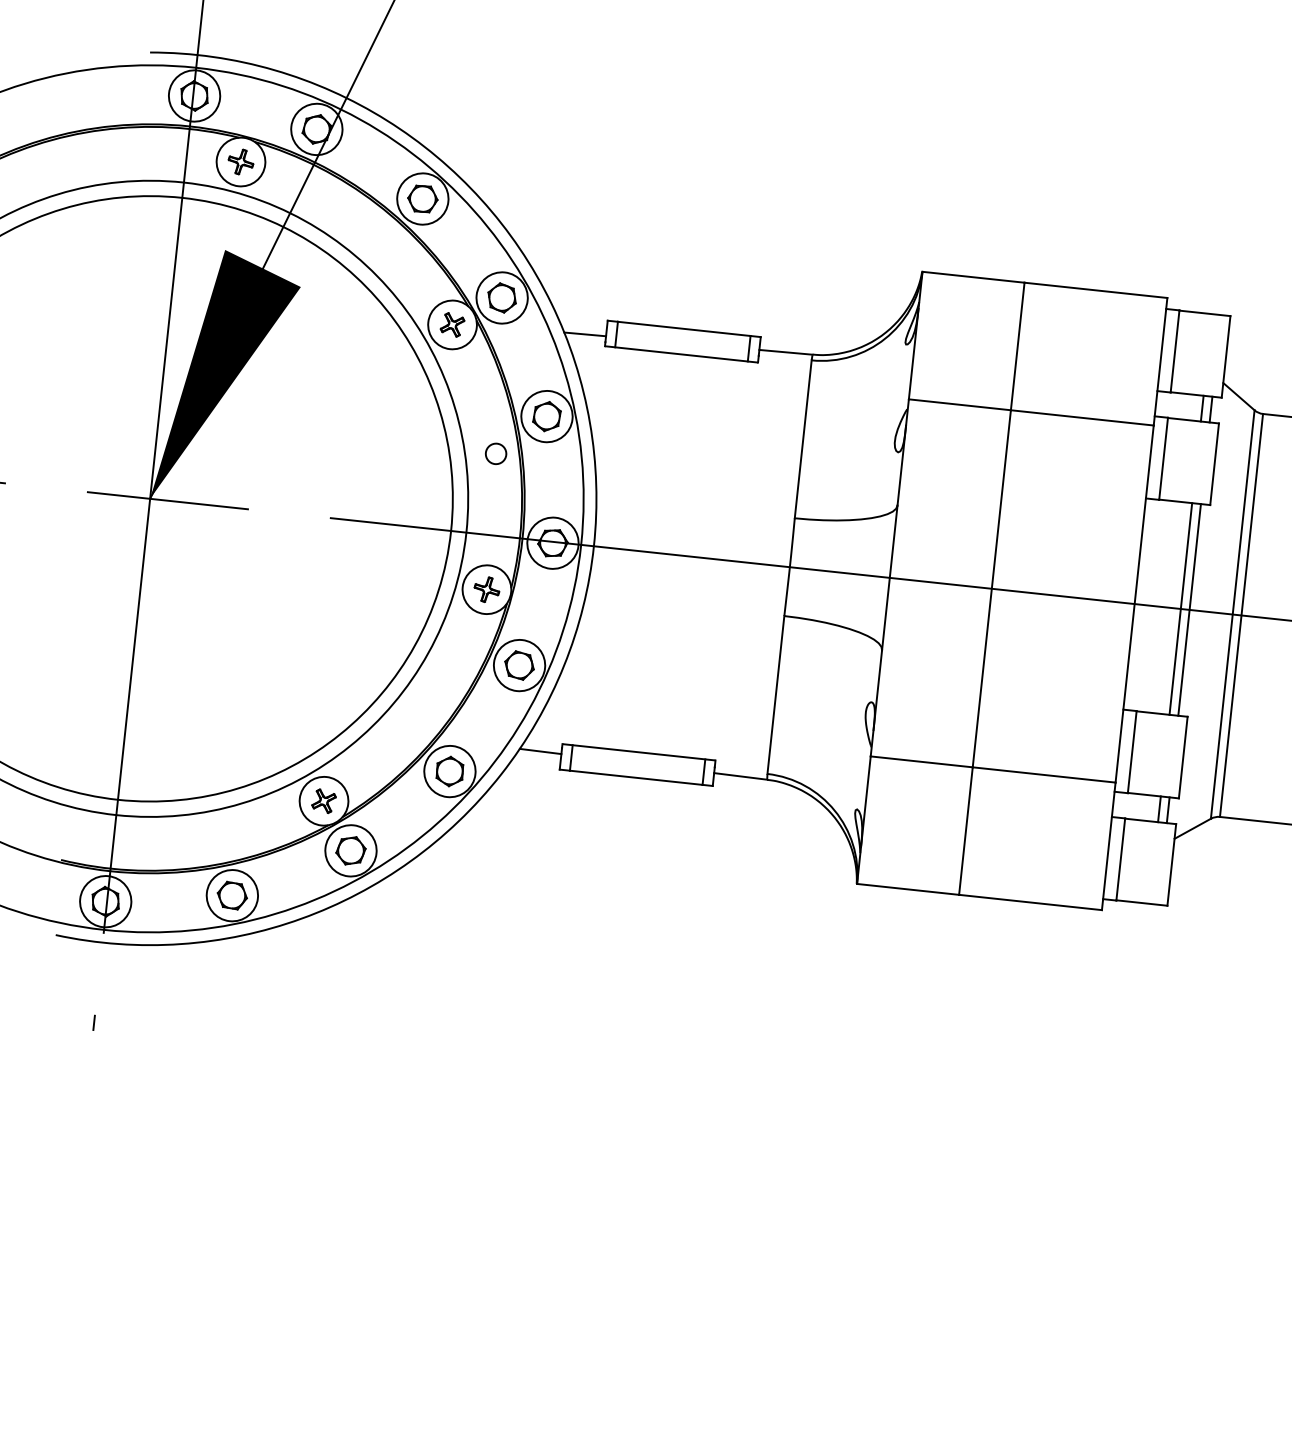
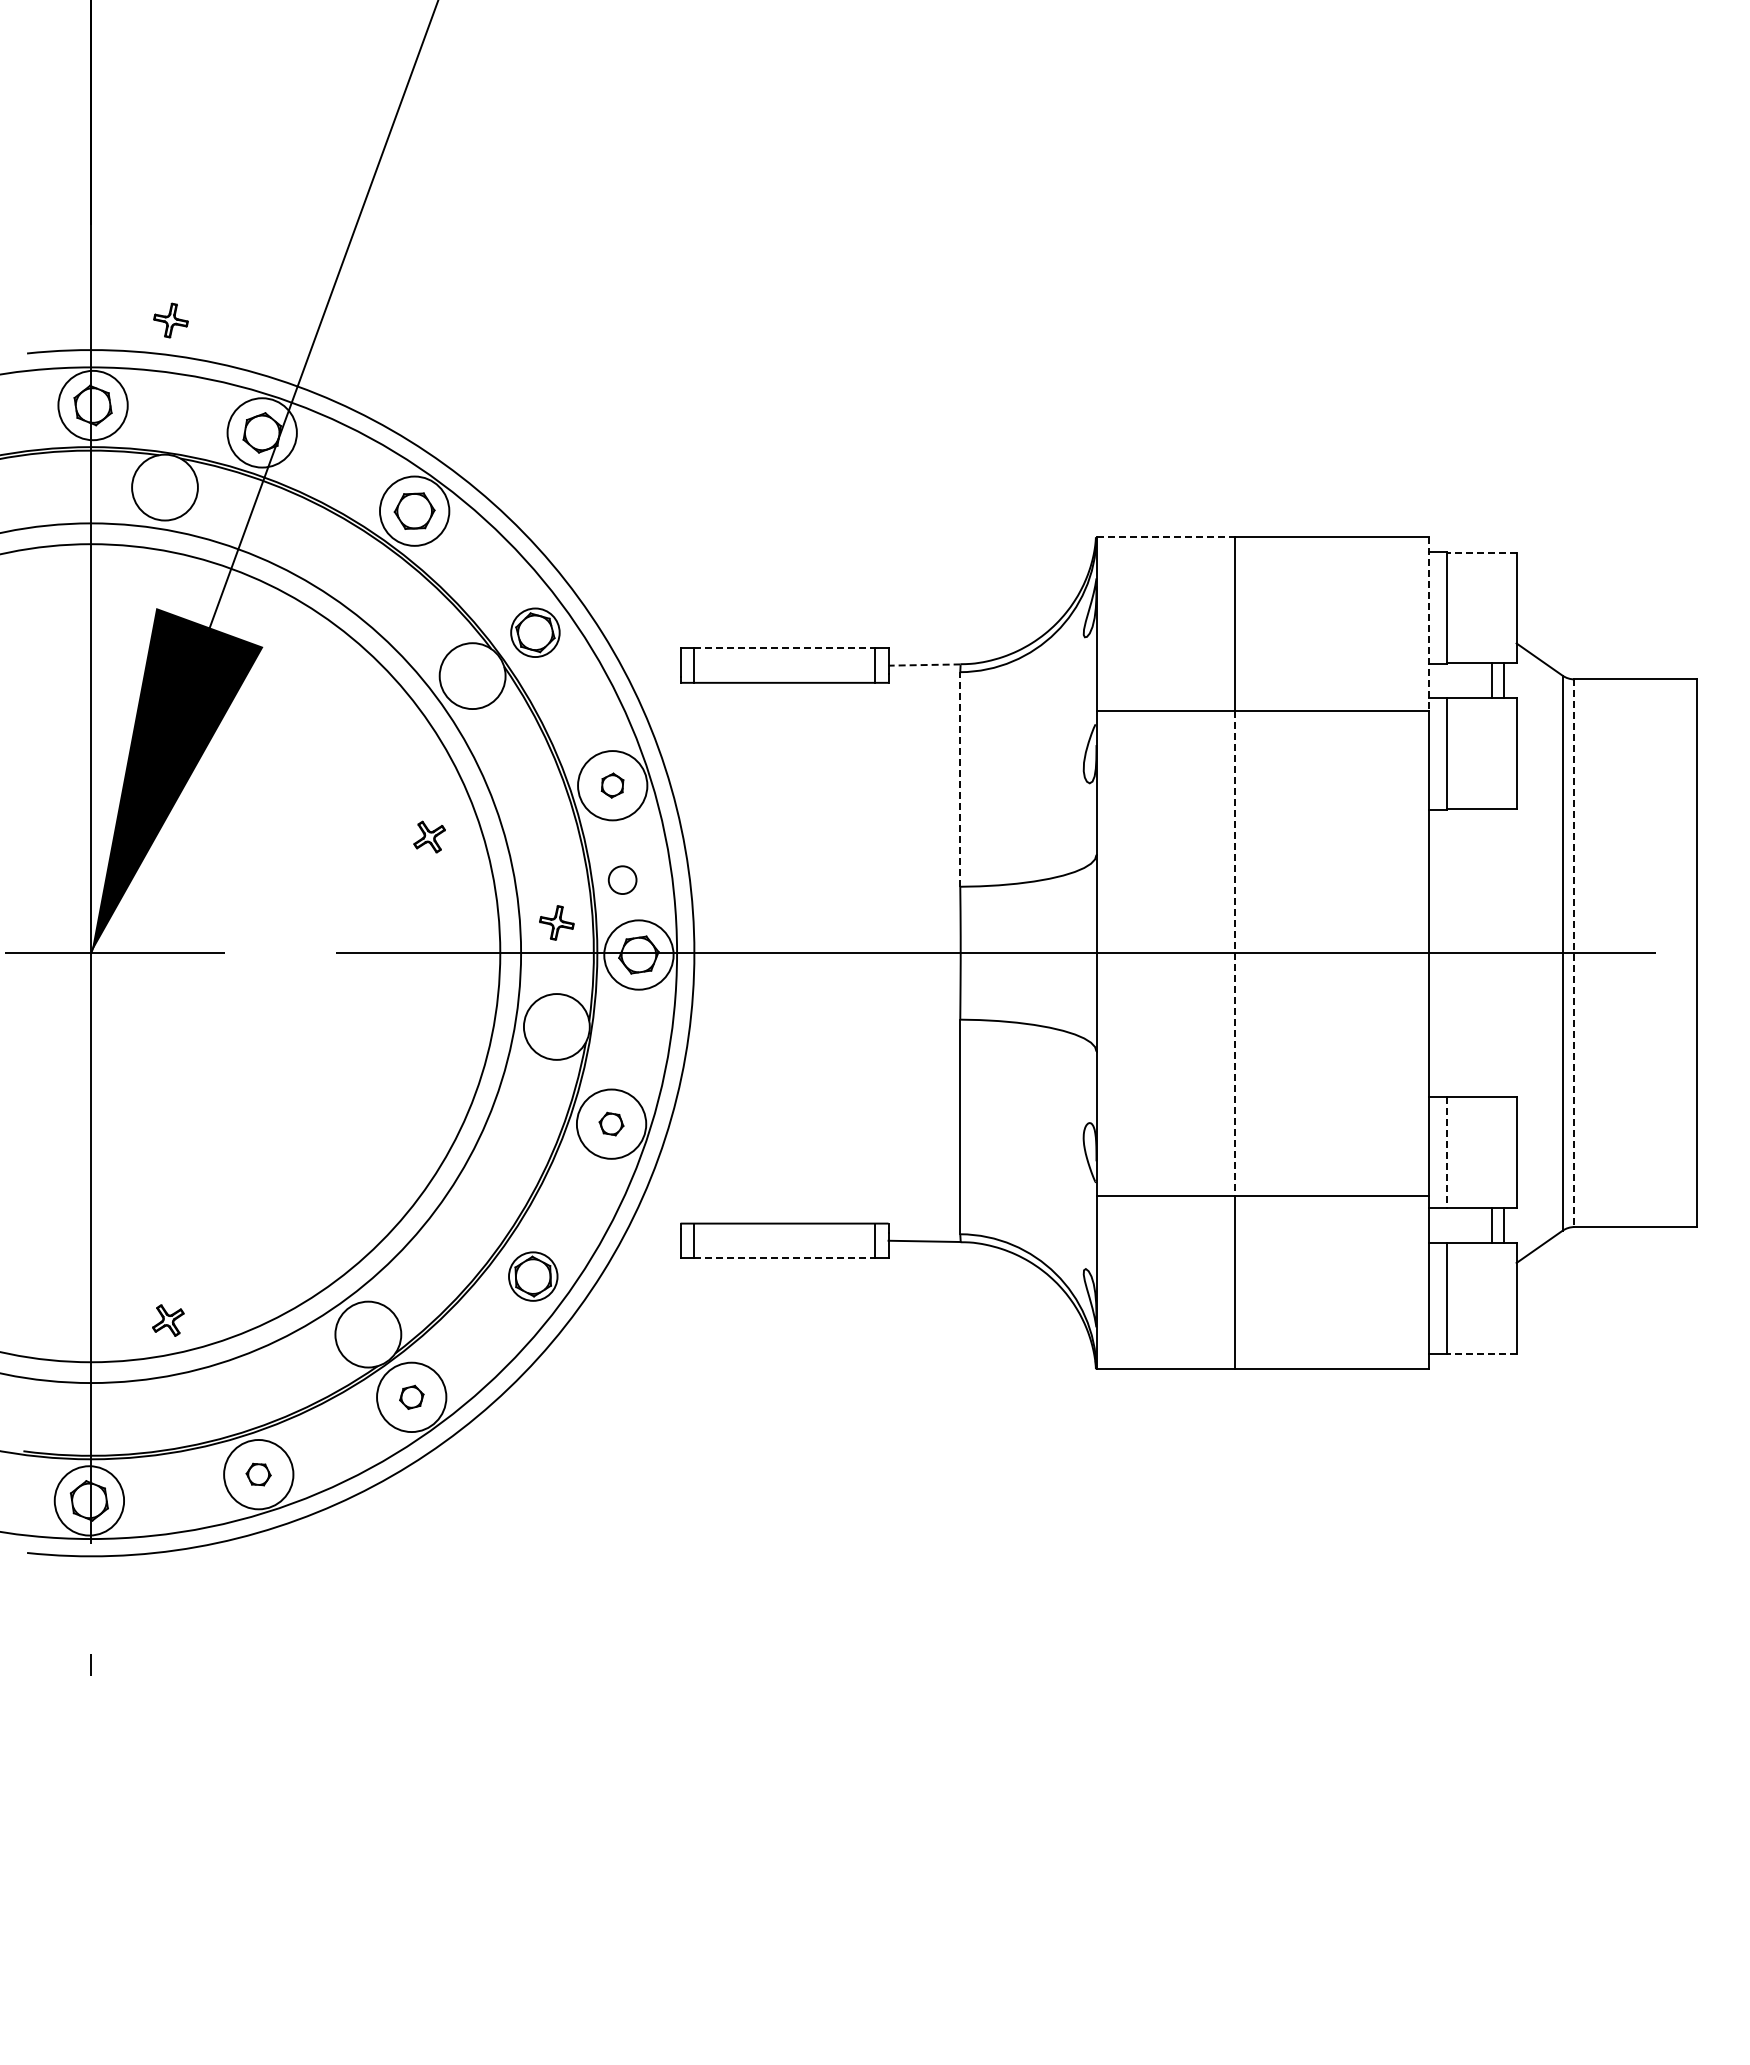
part: (240, 161) -> (170, 320), moved
line: (974, 277) -> (1166, 537), solid -> dashed
circle: (502, 297) -> (535, 632), size x0.7
line: (1204, 313) -> (1481, 552), solid -> dashed
part: (452, 324) -> (429, 836), moved
line: (684, 329) -> (785, 648), solid -> dashed
line: (584, 334) -> (651, 669), removed
line: (785, 352) -> (924, 665), solid -> dashed
line: (1160, 361) -> (1429, 623), solid -> dashed
part: (546, 416) -> (612, 785), size x0.6
line: (803, 438) -> (960, 778), solid -> dashed
circle: (496, 453) -> (622, 879), moved
part: (486, 589) -> (556, 922), moved
line: (992, 589) -> (1235, 953), solid -> dashed
line: (1181, 609) -> (1492, 953), removed
line: (1189, 610) -> (1503, 953), removed
line: (1241, 615) -> (1574, 953), solid -> dashed
part: (519, 665) -> (611, 1123), size x0.6
line: (540, 751) -> (651, 1236), removed
line: (1132, 752) -> (1447, 1152), solid -> dashed
circle: (449, 771) -> (532, 1276), size x0.7
line: (636, 778) -> (785, 1258), solid -> dashed
part: (324, 801) -> (168, 1320), moved
part: (350, 850) -> (411, 1397), size x0.6
part: (232, 895) -> (258, 1474), size x0.6
line: (1141, 902) -> (1481, 1353), solid -> dashed

